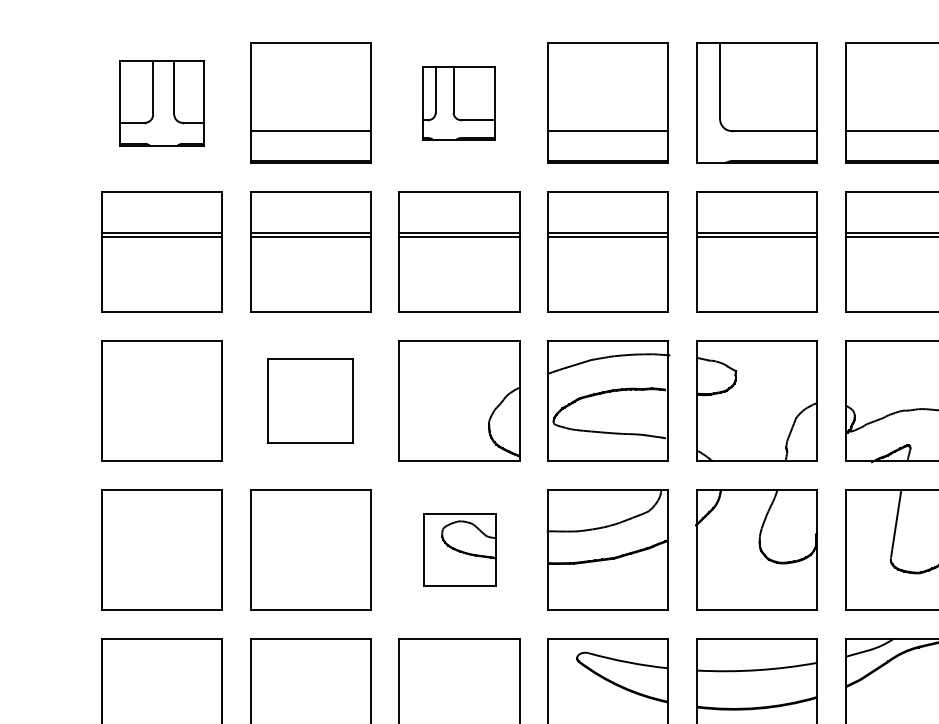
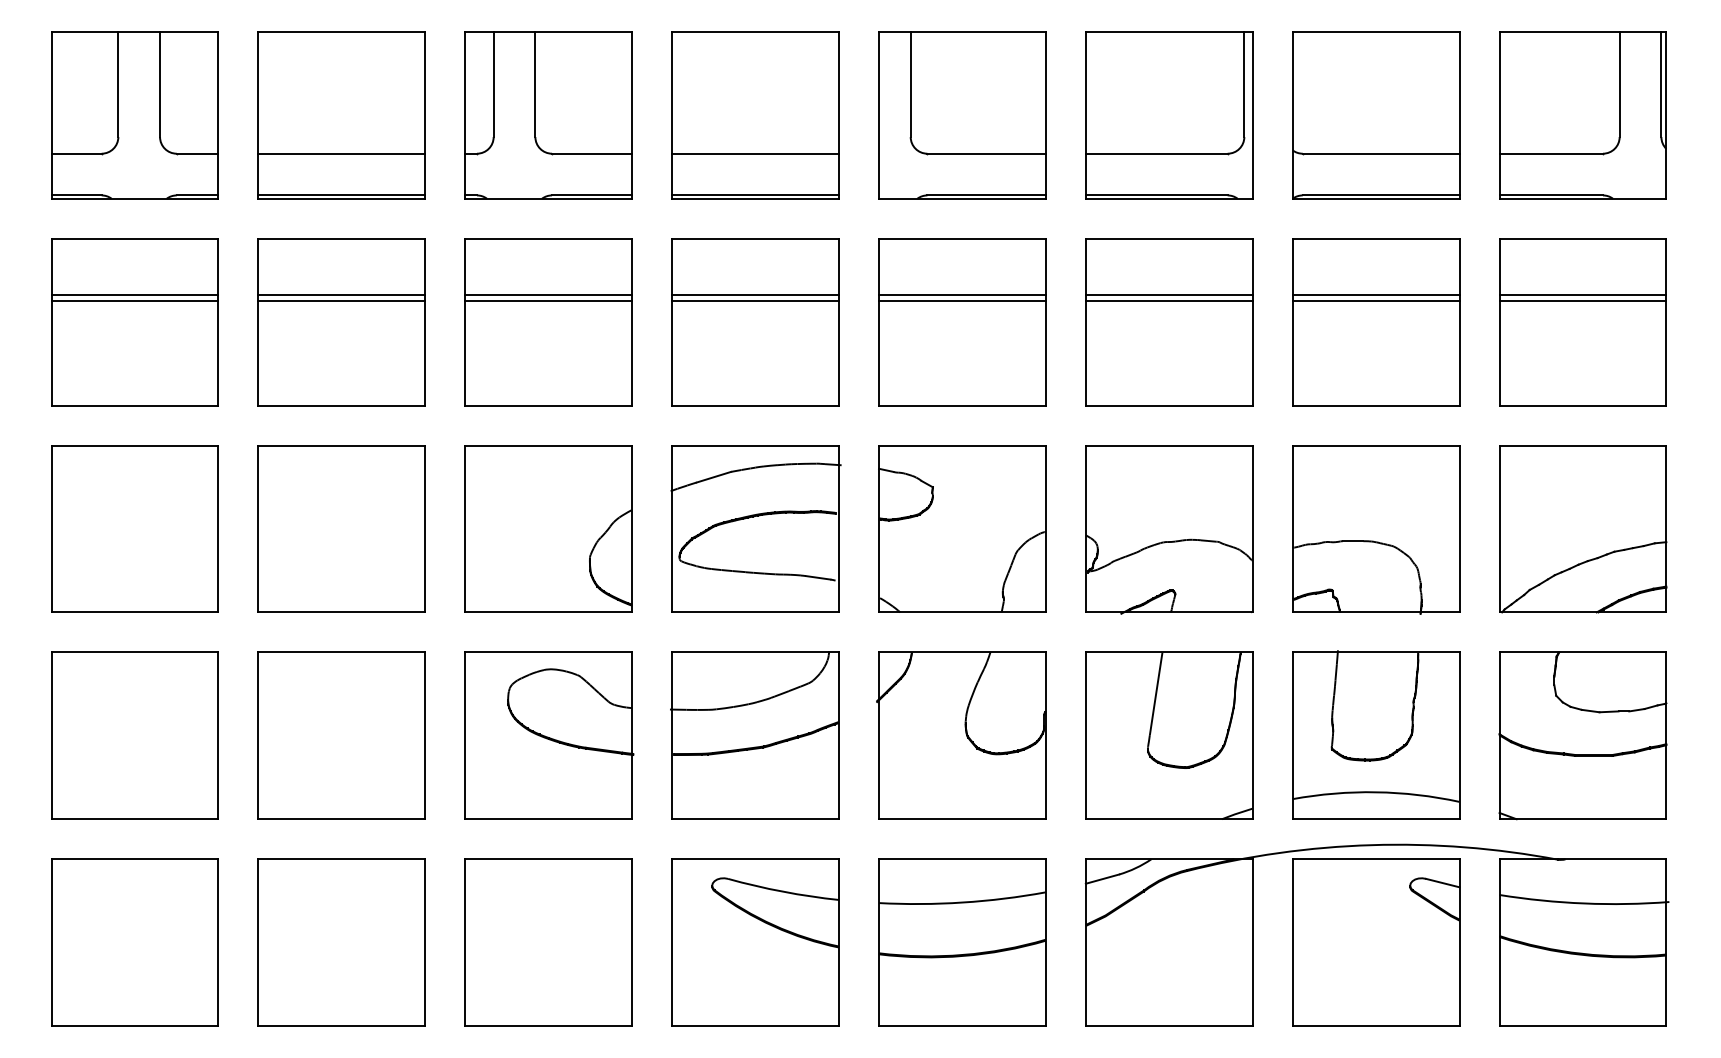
part: (161, 103) -> (134, 115), size x1.43
part: (459, 103) -> (548, 115), size x1.67
part: (310, 400) -> (341, 528), size x1.43
part: (460, 549) -> (549, 735), size x1.67

